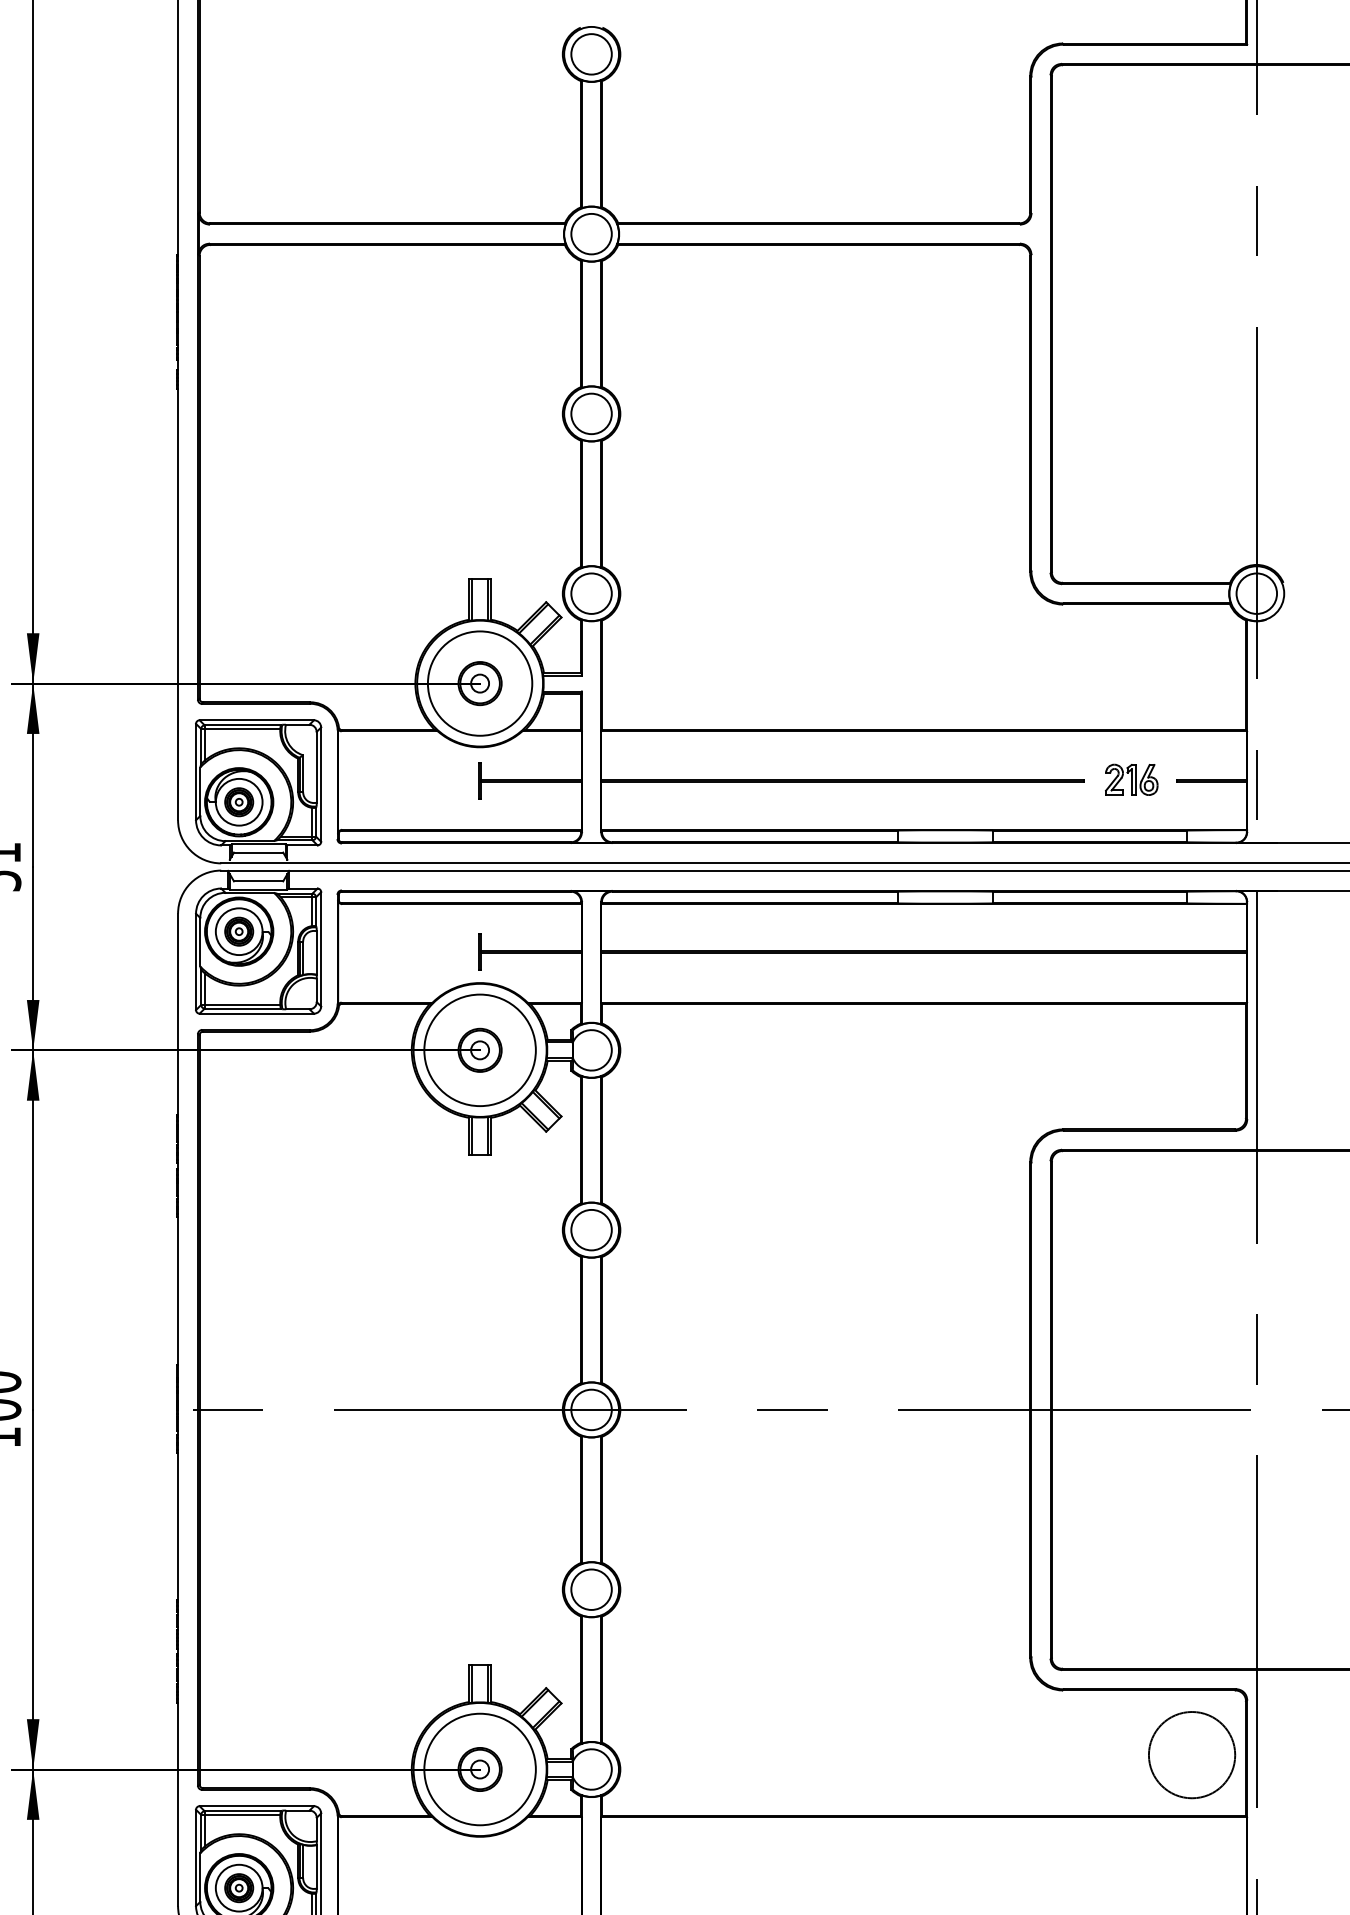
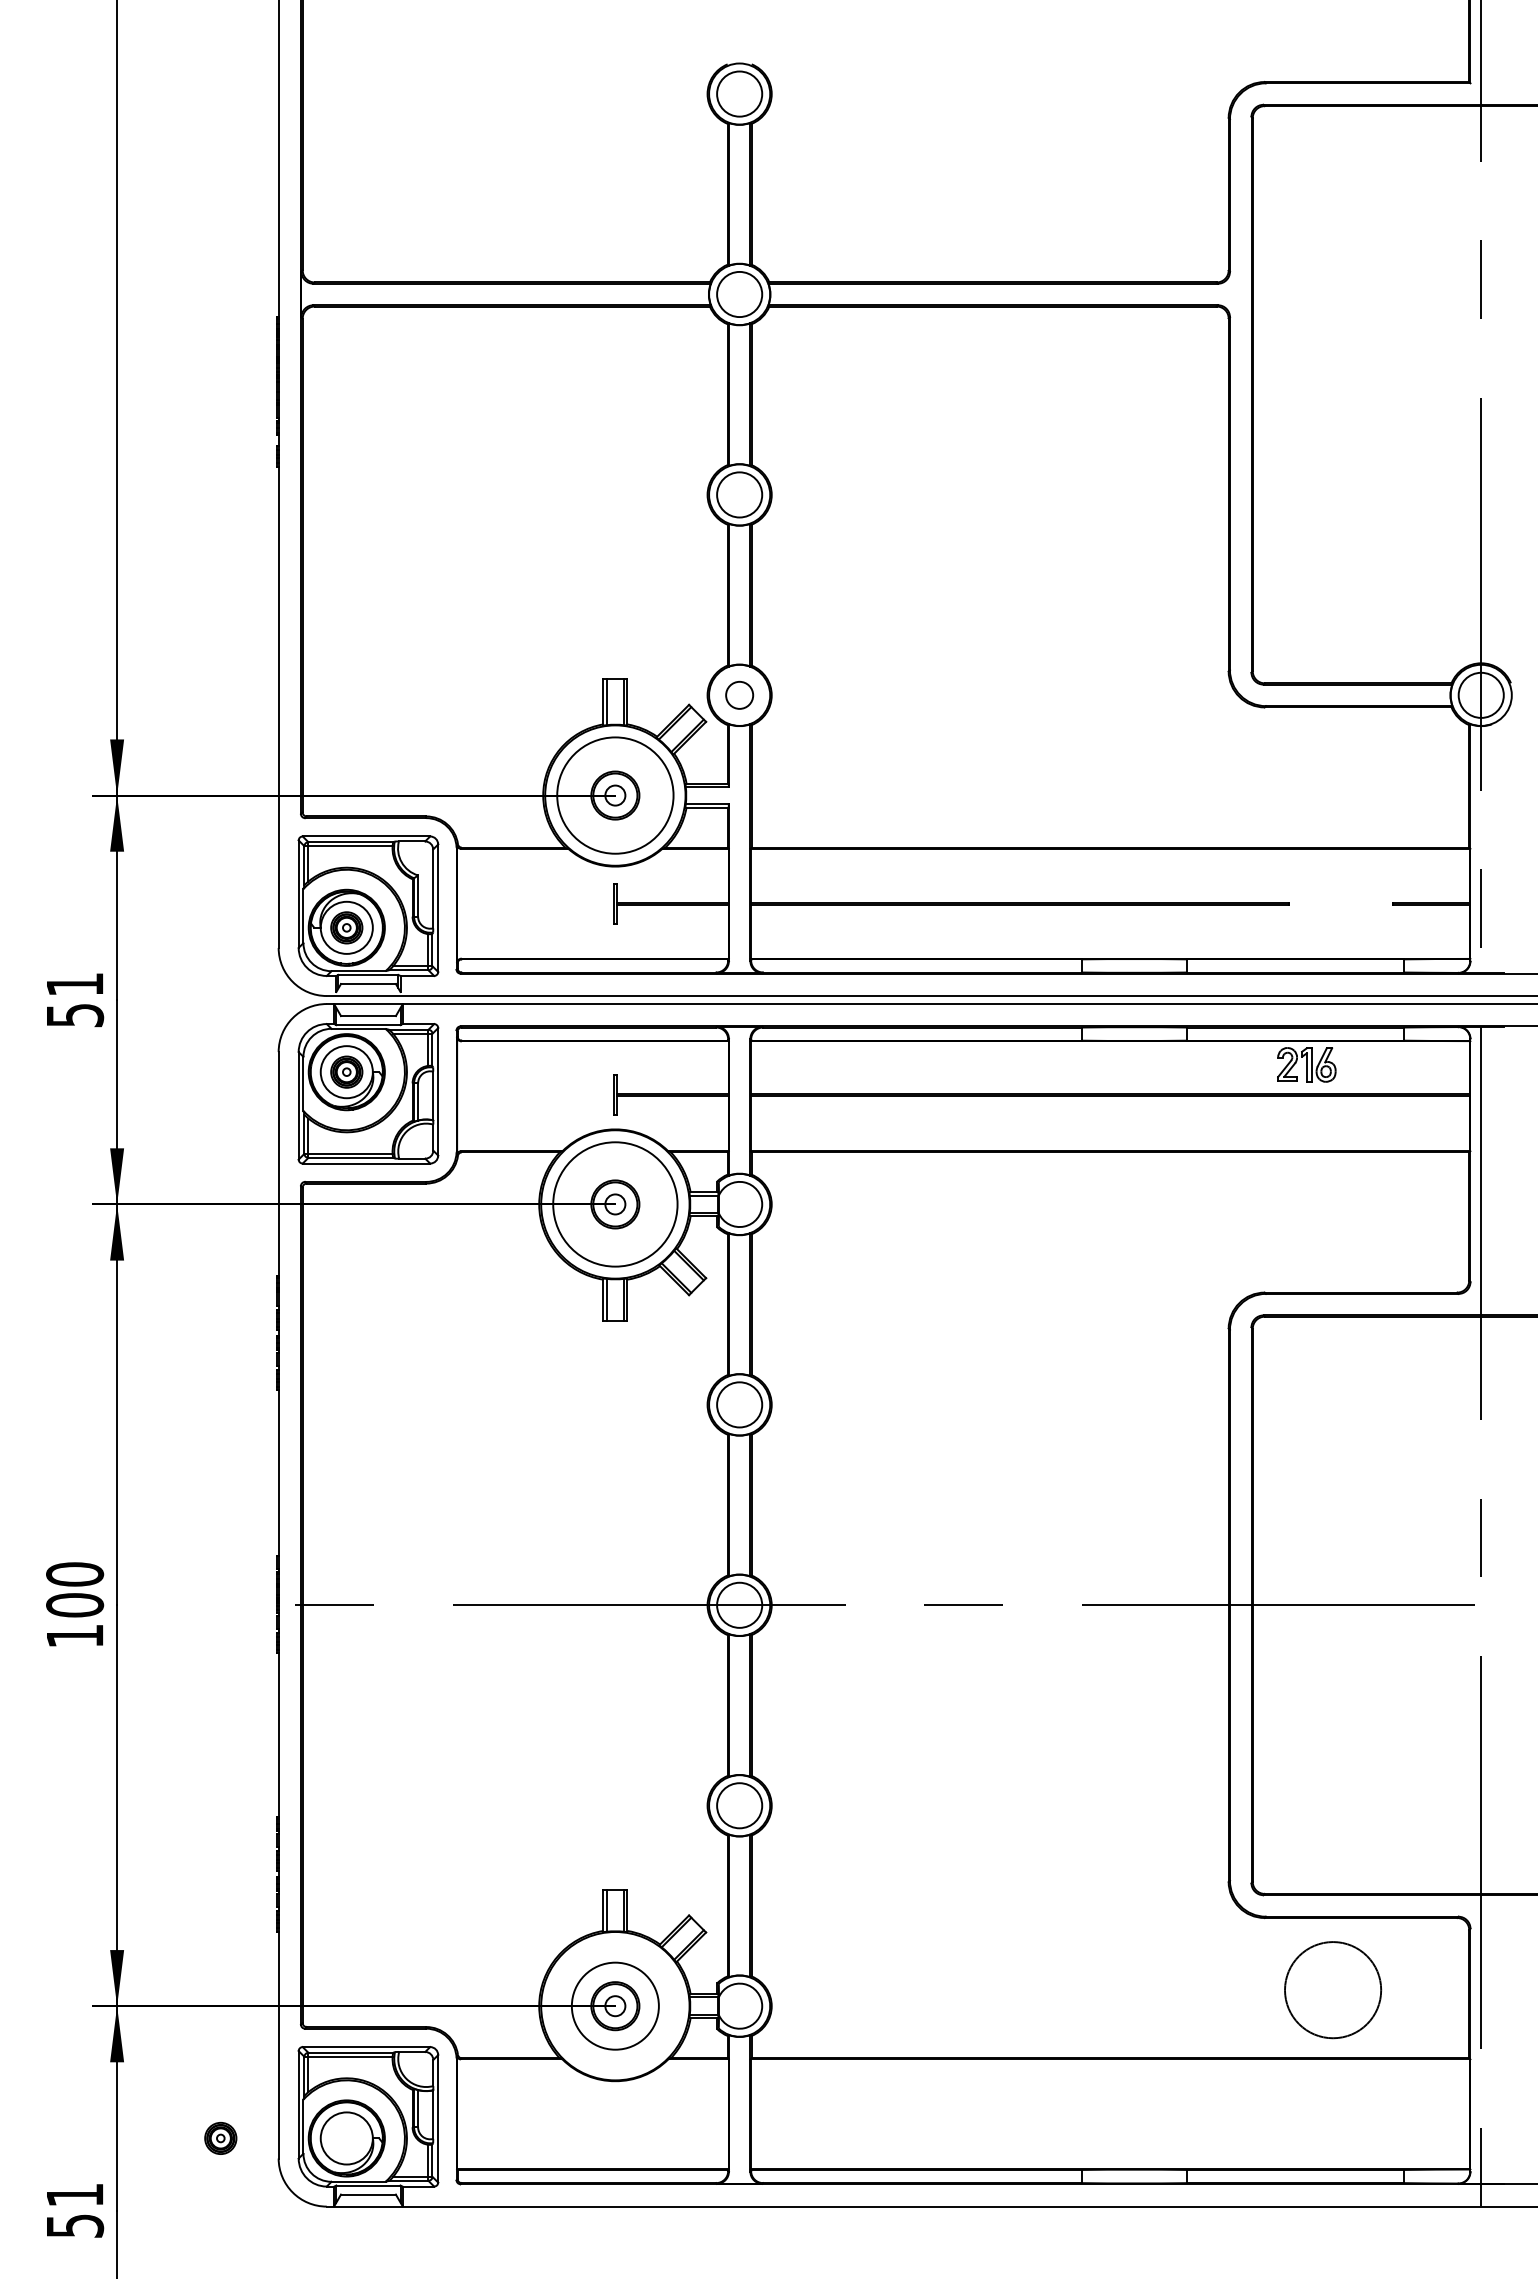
circle: (591, 592) -> (739, 694), size x0.6
part: (1131, 779) -> (1306, 1064), moved
circle: (1192, 1755) -> (1333, 1990), moved
circle: (480, 1769) -> (615, 2006), size x0.7
part: (238, 1888) -> (220, 2138), moved

